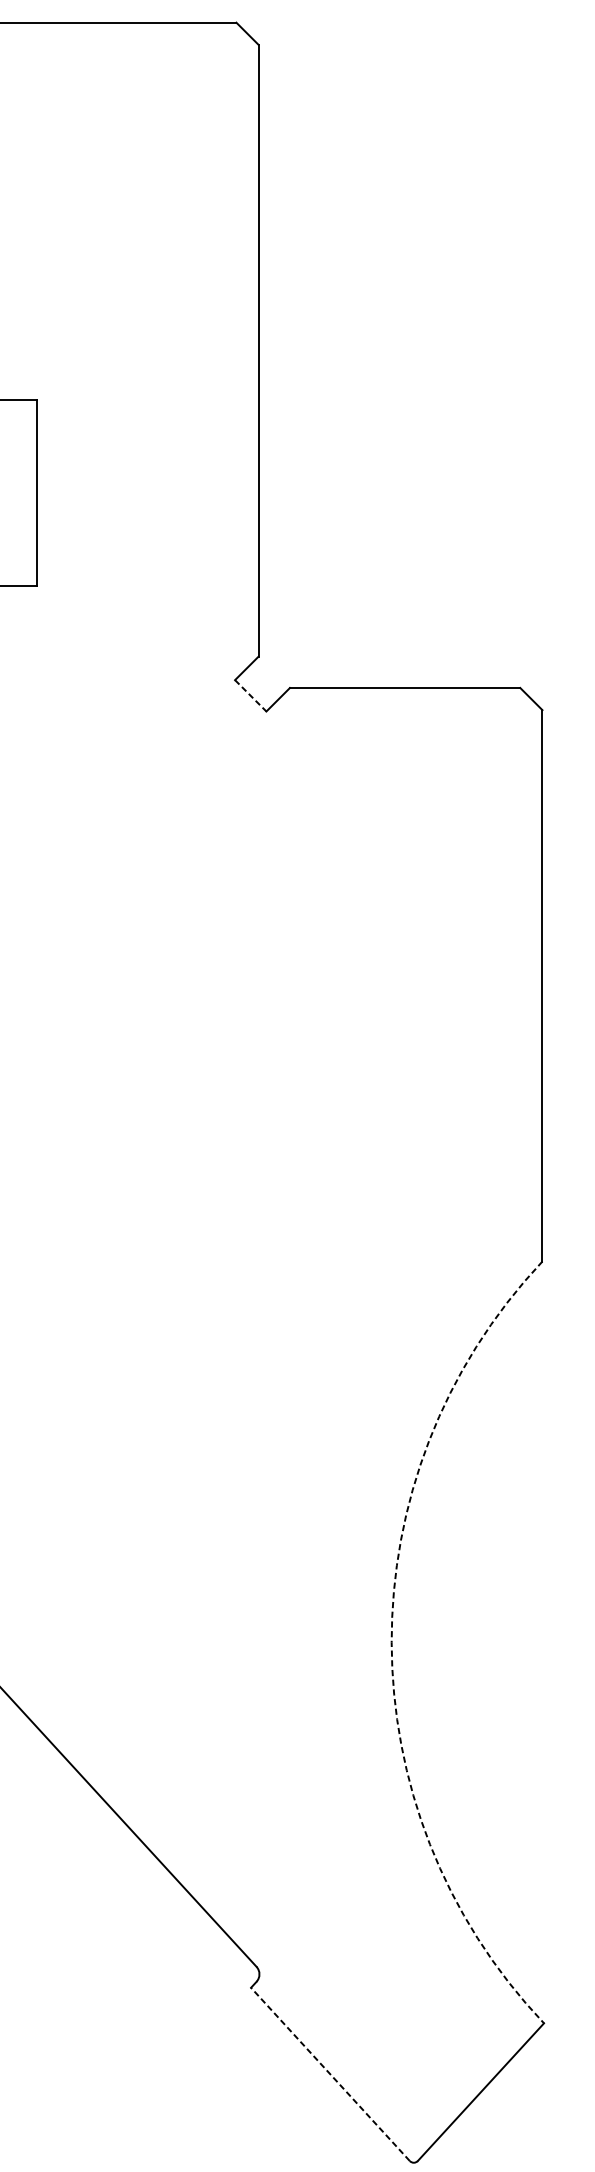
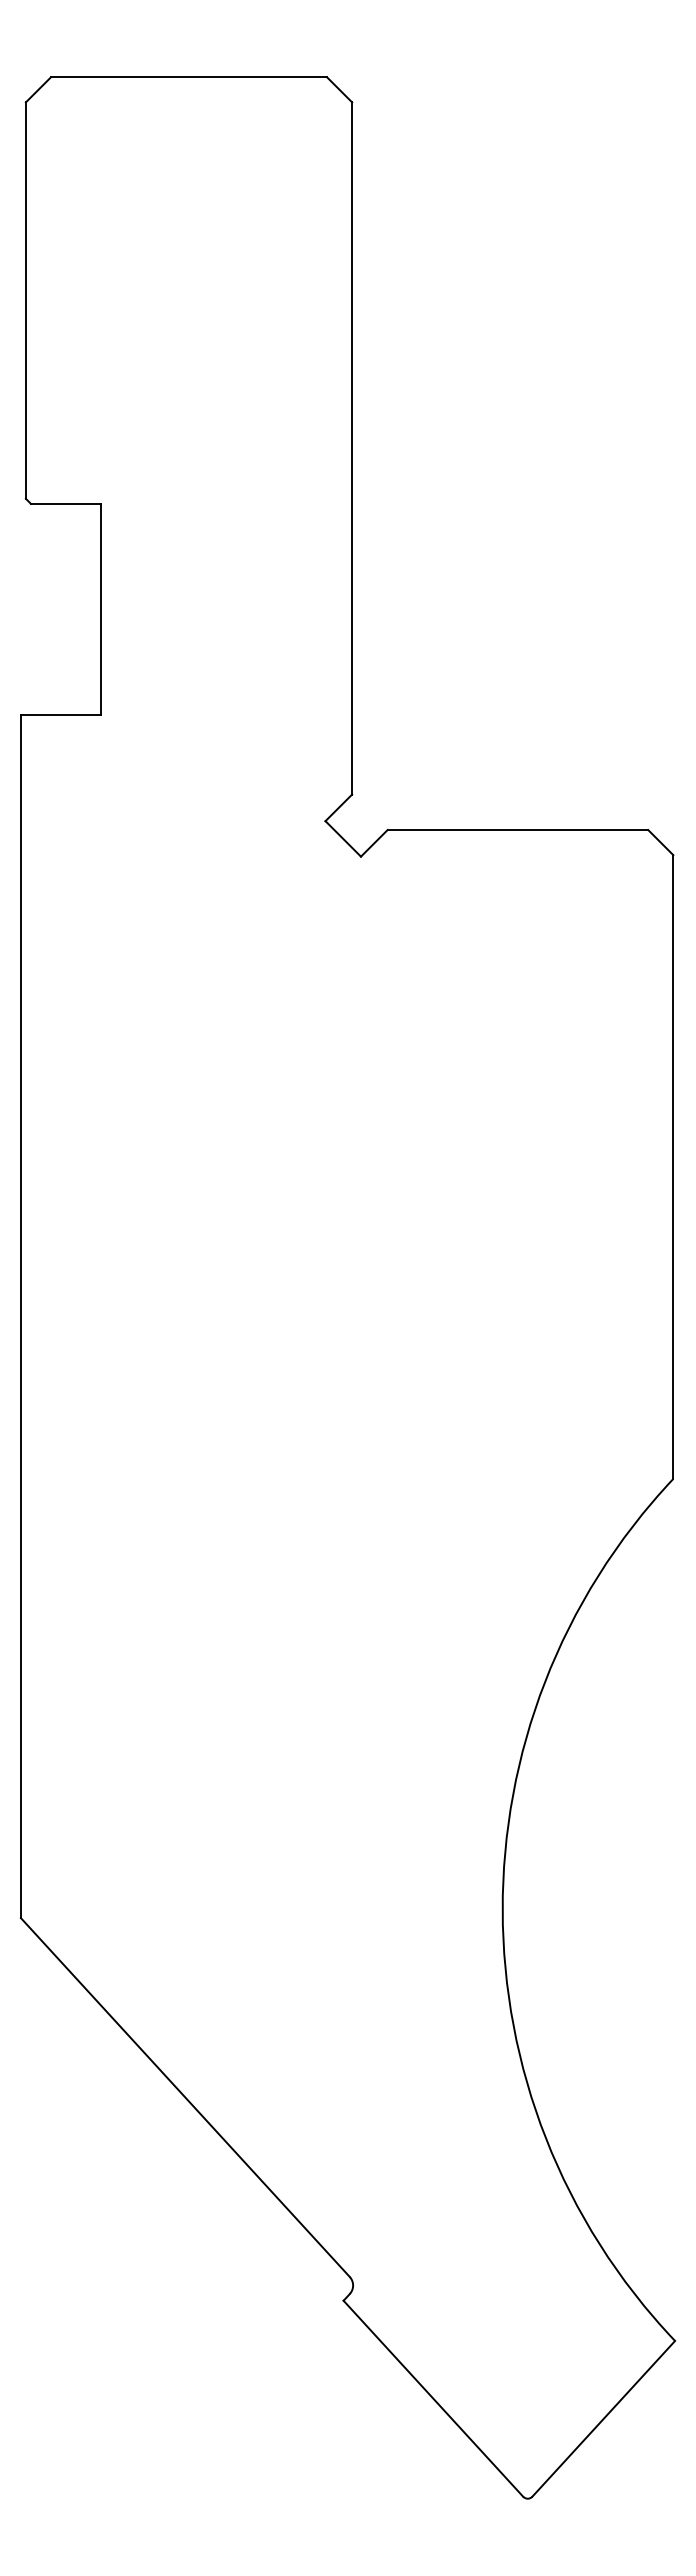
line: (250, 696) -> (343, 839), dashed -> solid
arc: (391, 1642) -> (502, 1910), dashed -> solid
line: (330, 2074) -> (433, 2398), dashed -> solid

